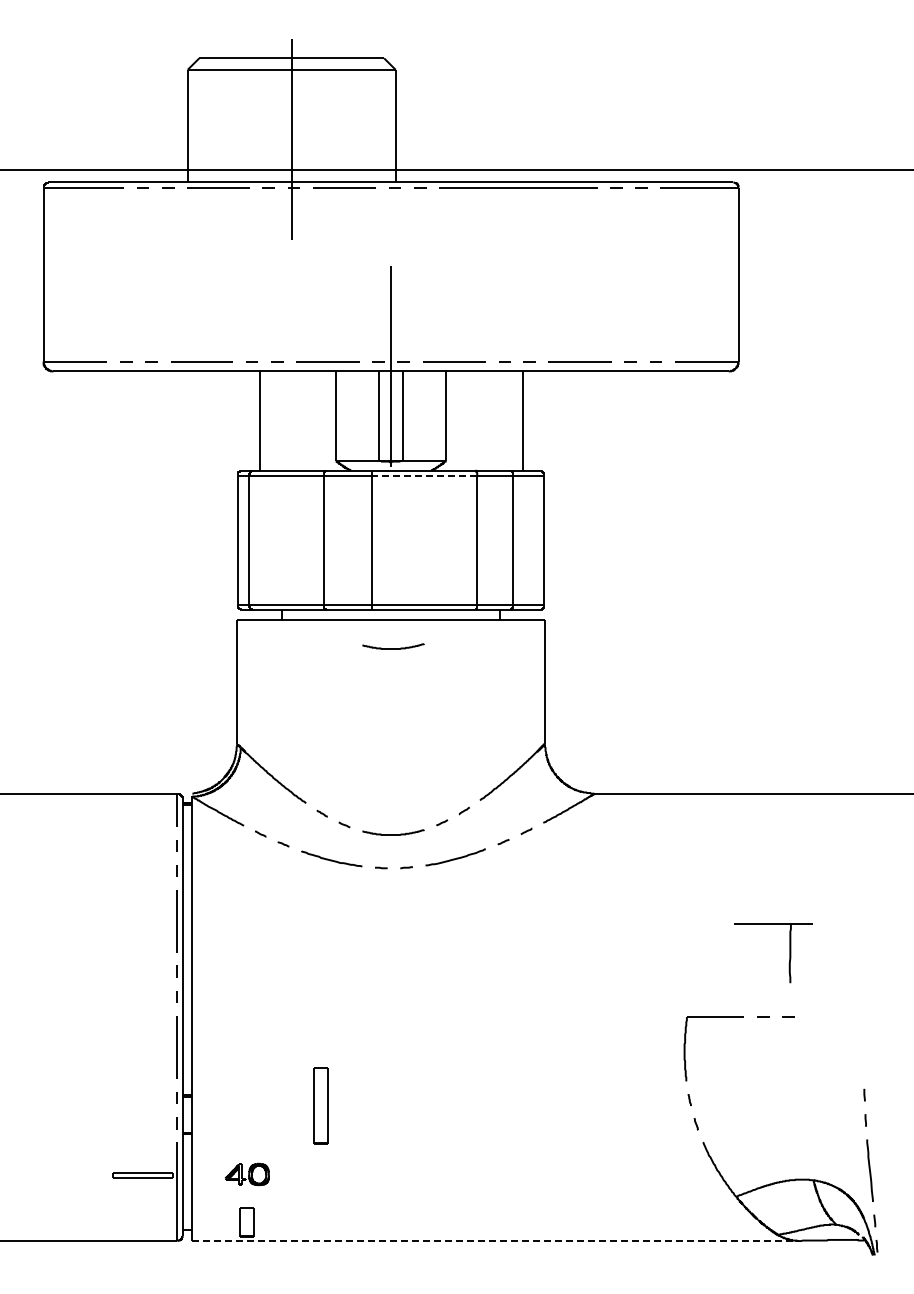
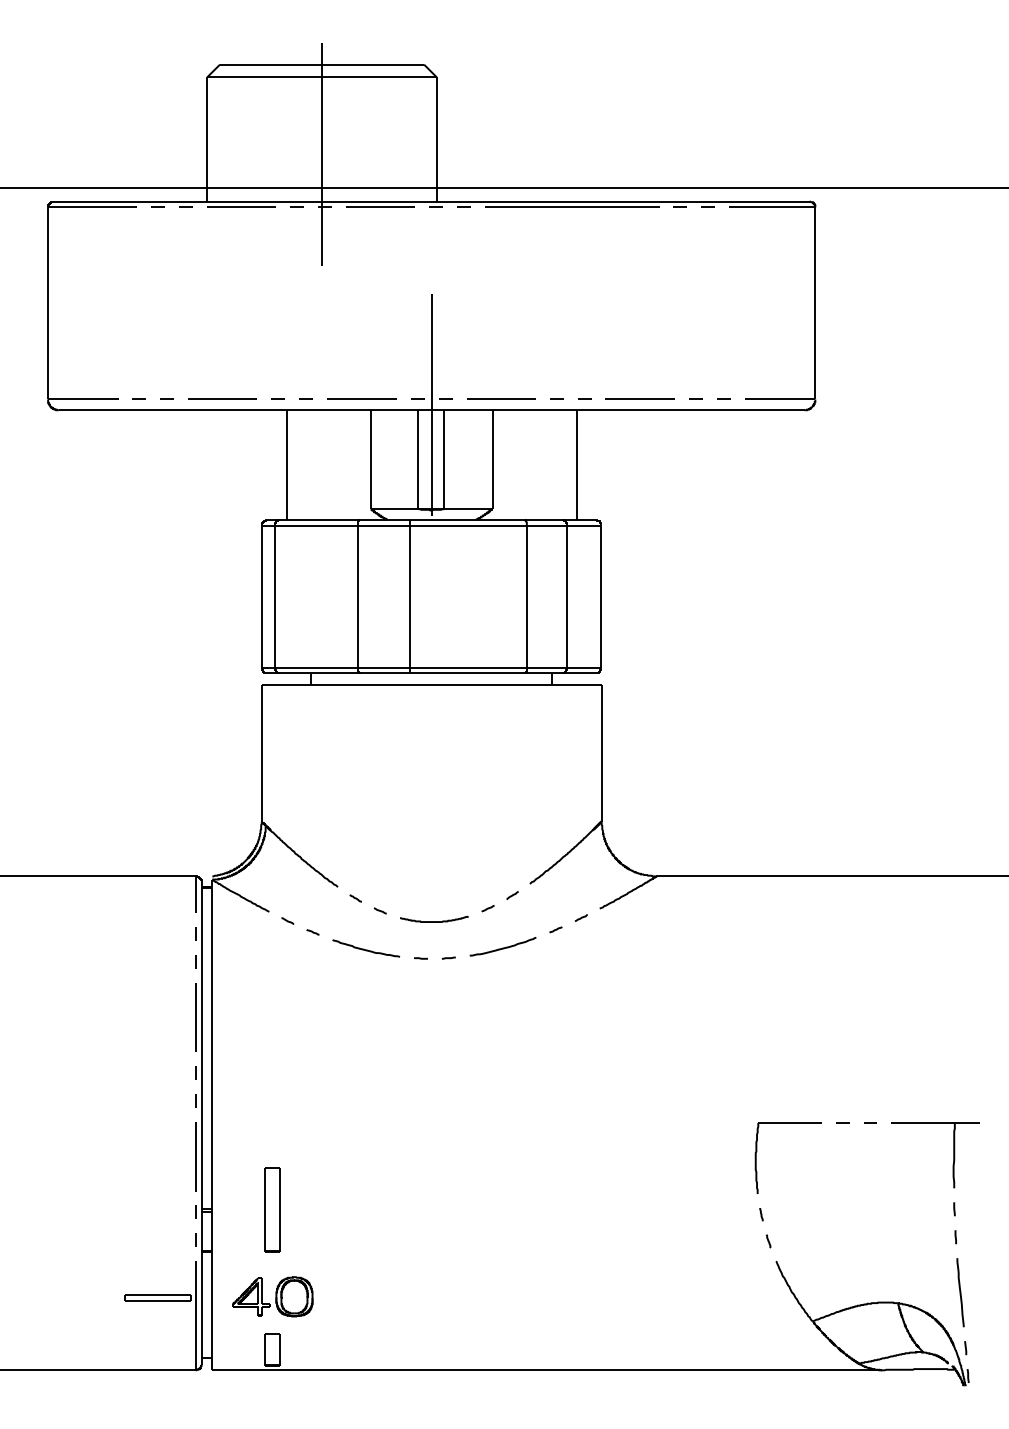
line: (424, 475) -> (468, 525), dashed -> solid
curve: (393, 648) -> (434, 716), removed
part: (789, 953) -> (953, 1155), moved
part: (320, 1105) -> (272, 1209), moved
part: (247, 1174) -> (273, 1296), size x1.67
line: (496, 1241) -> (548, 1370), dashed -> solid

